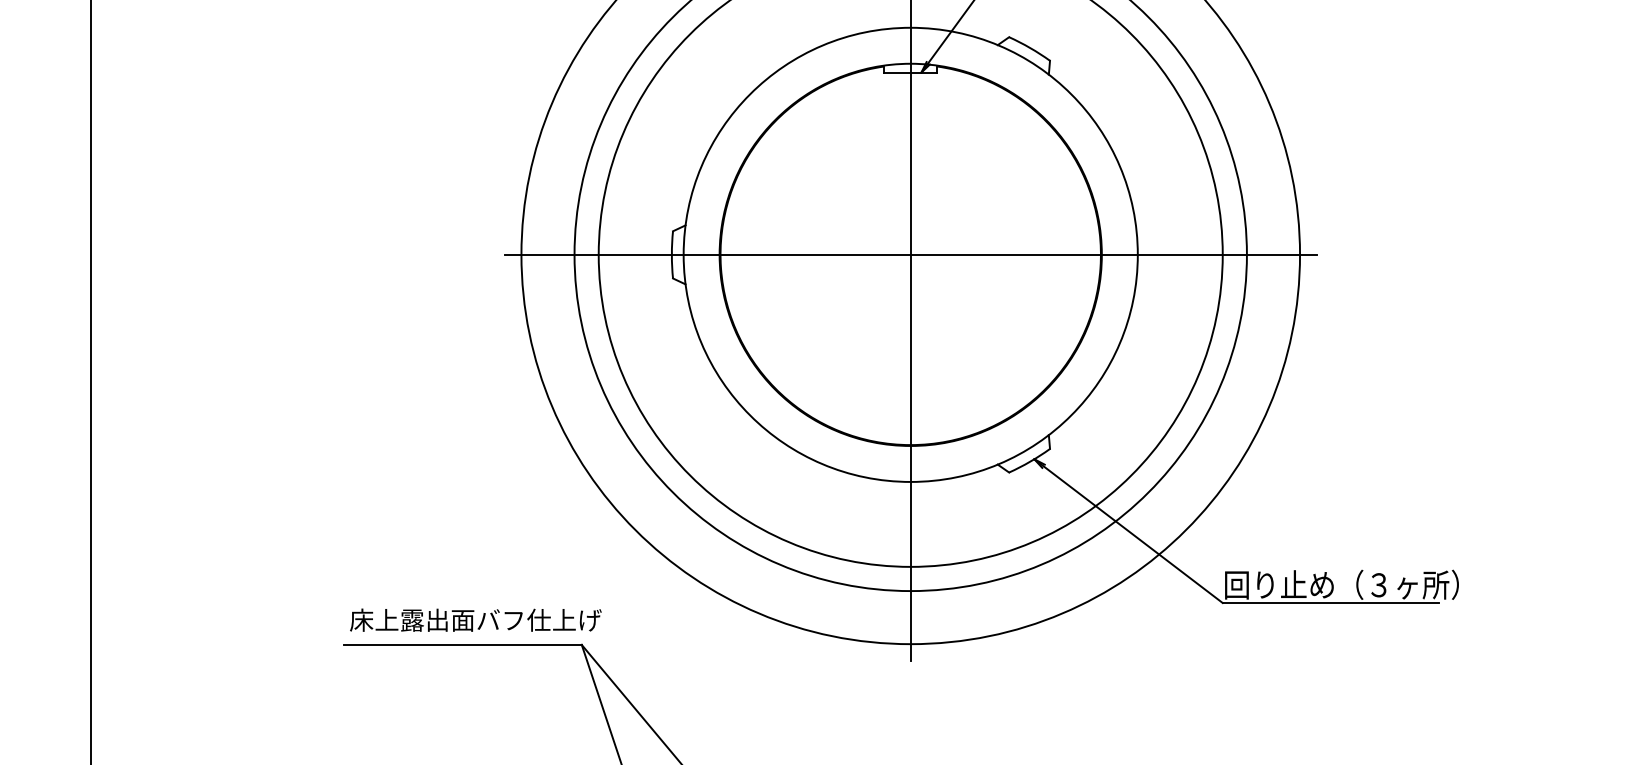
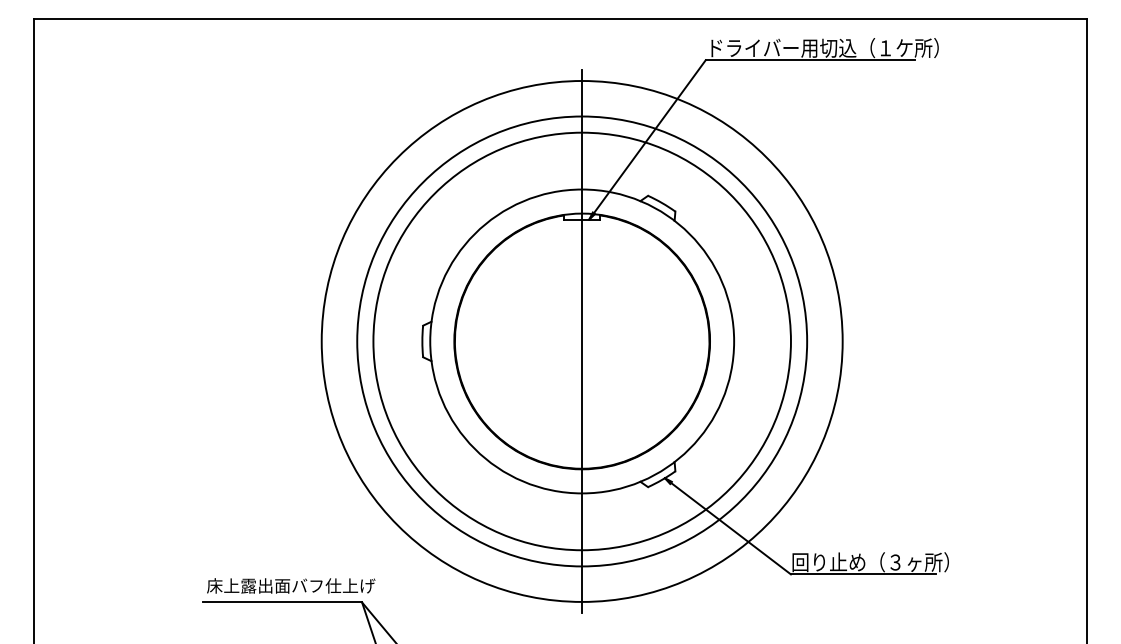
line: (909, 254) -> (581, 341), removed

